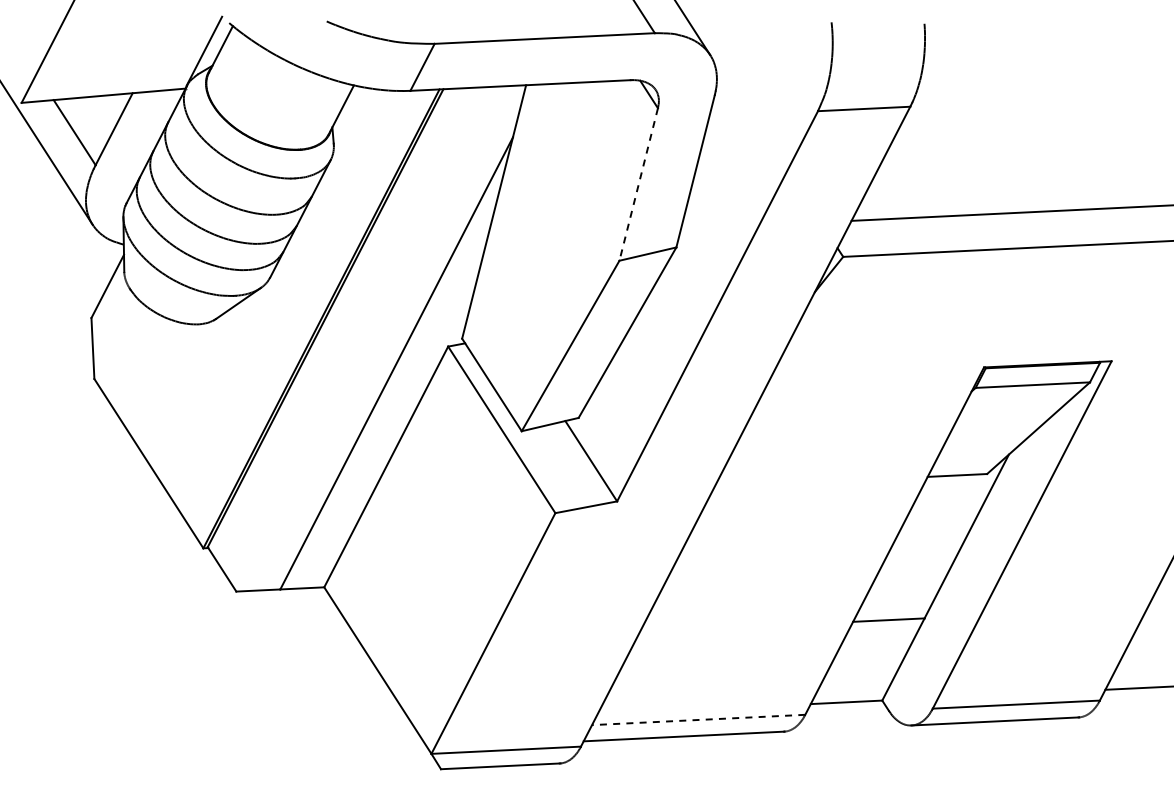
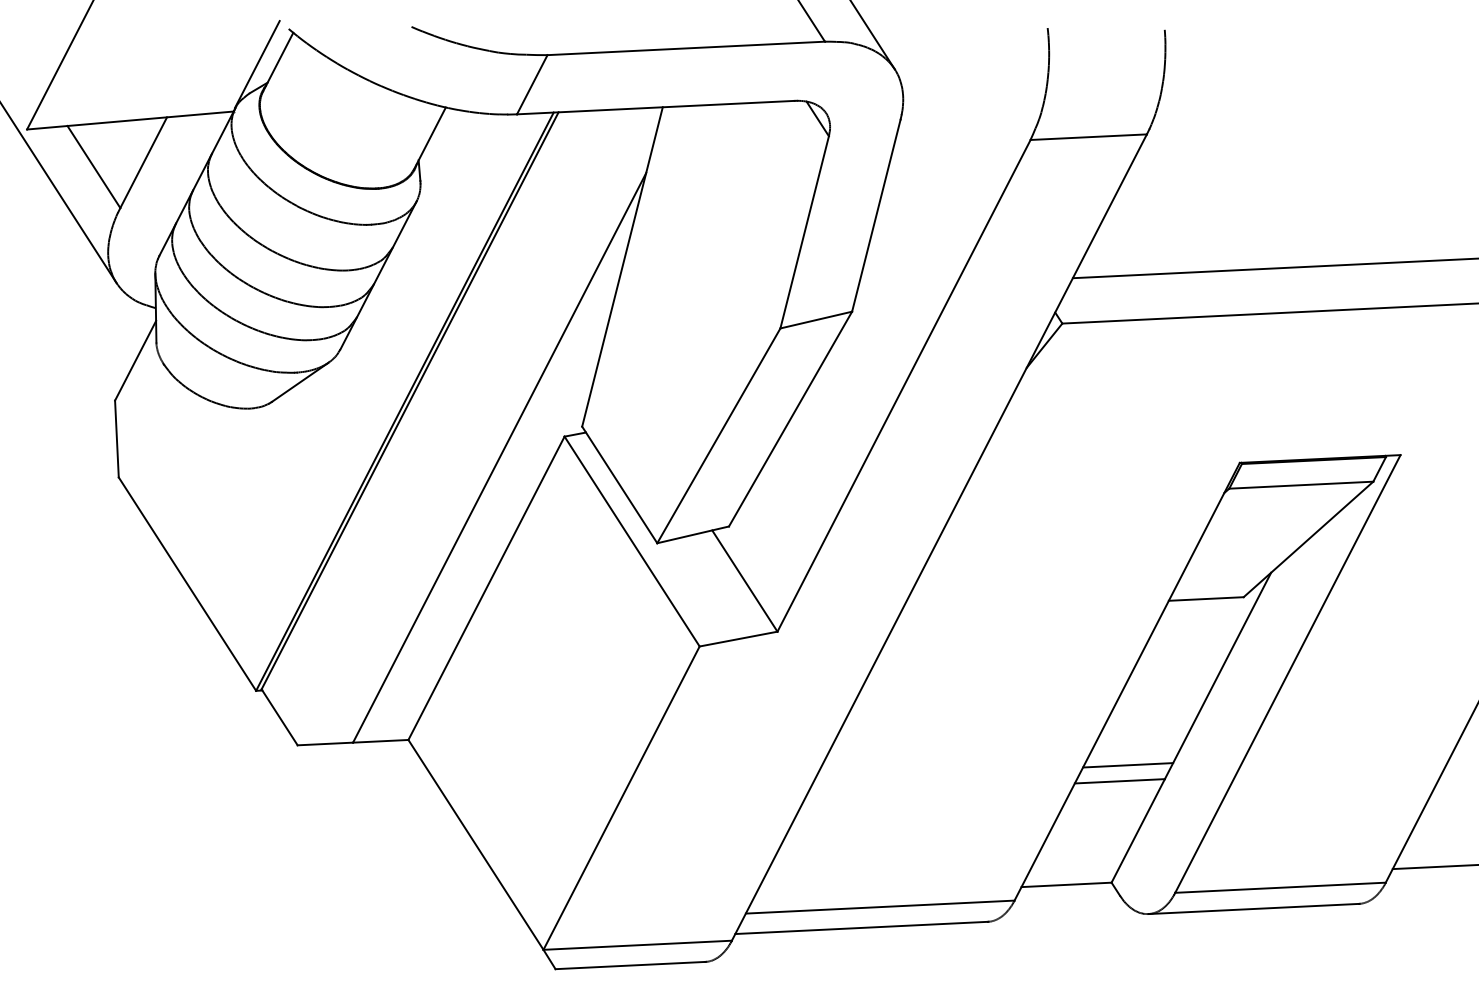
line: (638, 184) -> (804, 232), dashed -> solid
line: (895, 607) -> (1128, 765), added
line: (698, 719) -> (880, 906), dashed -> solid

